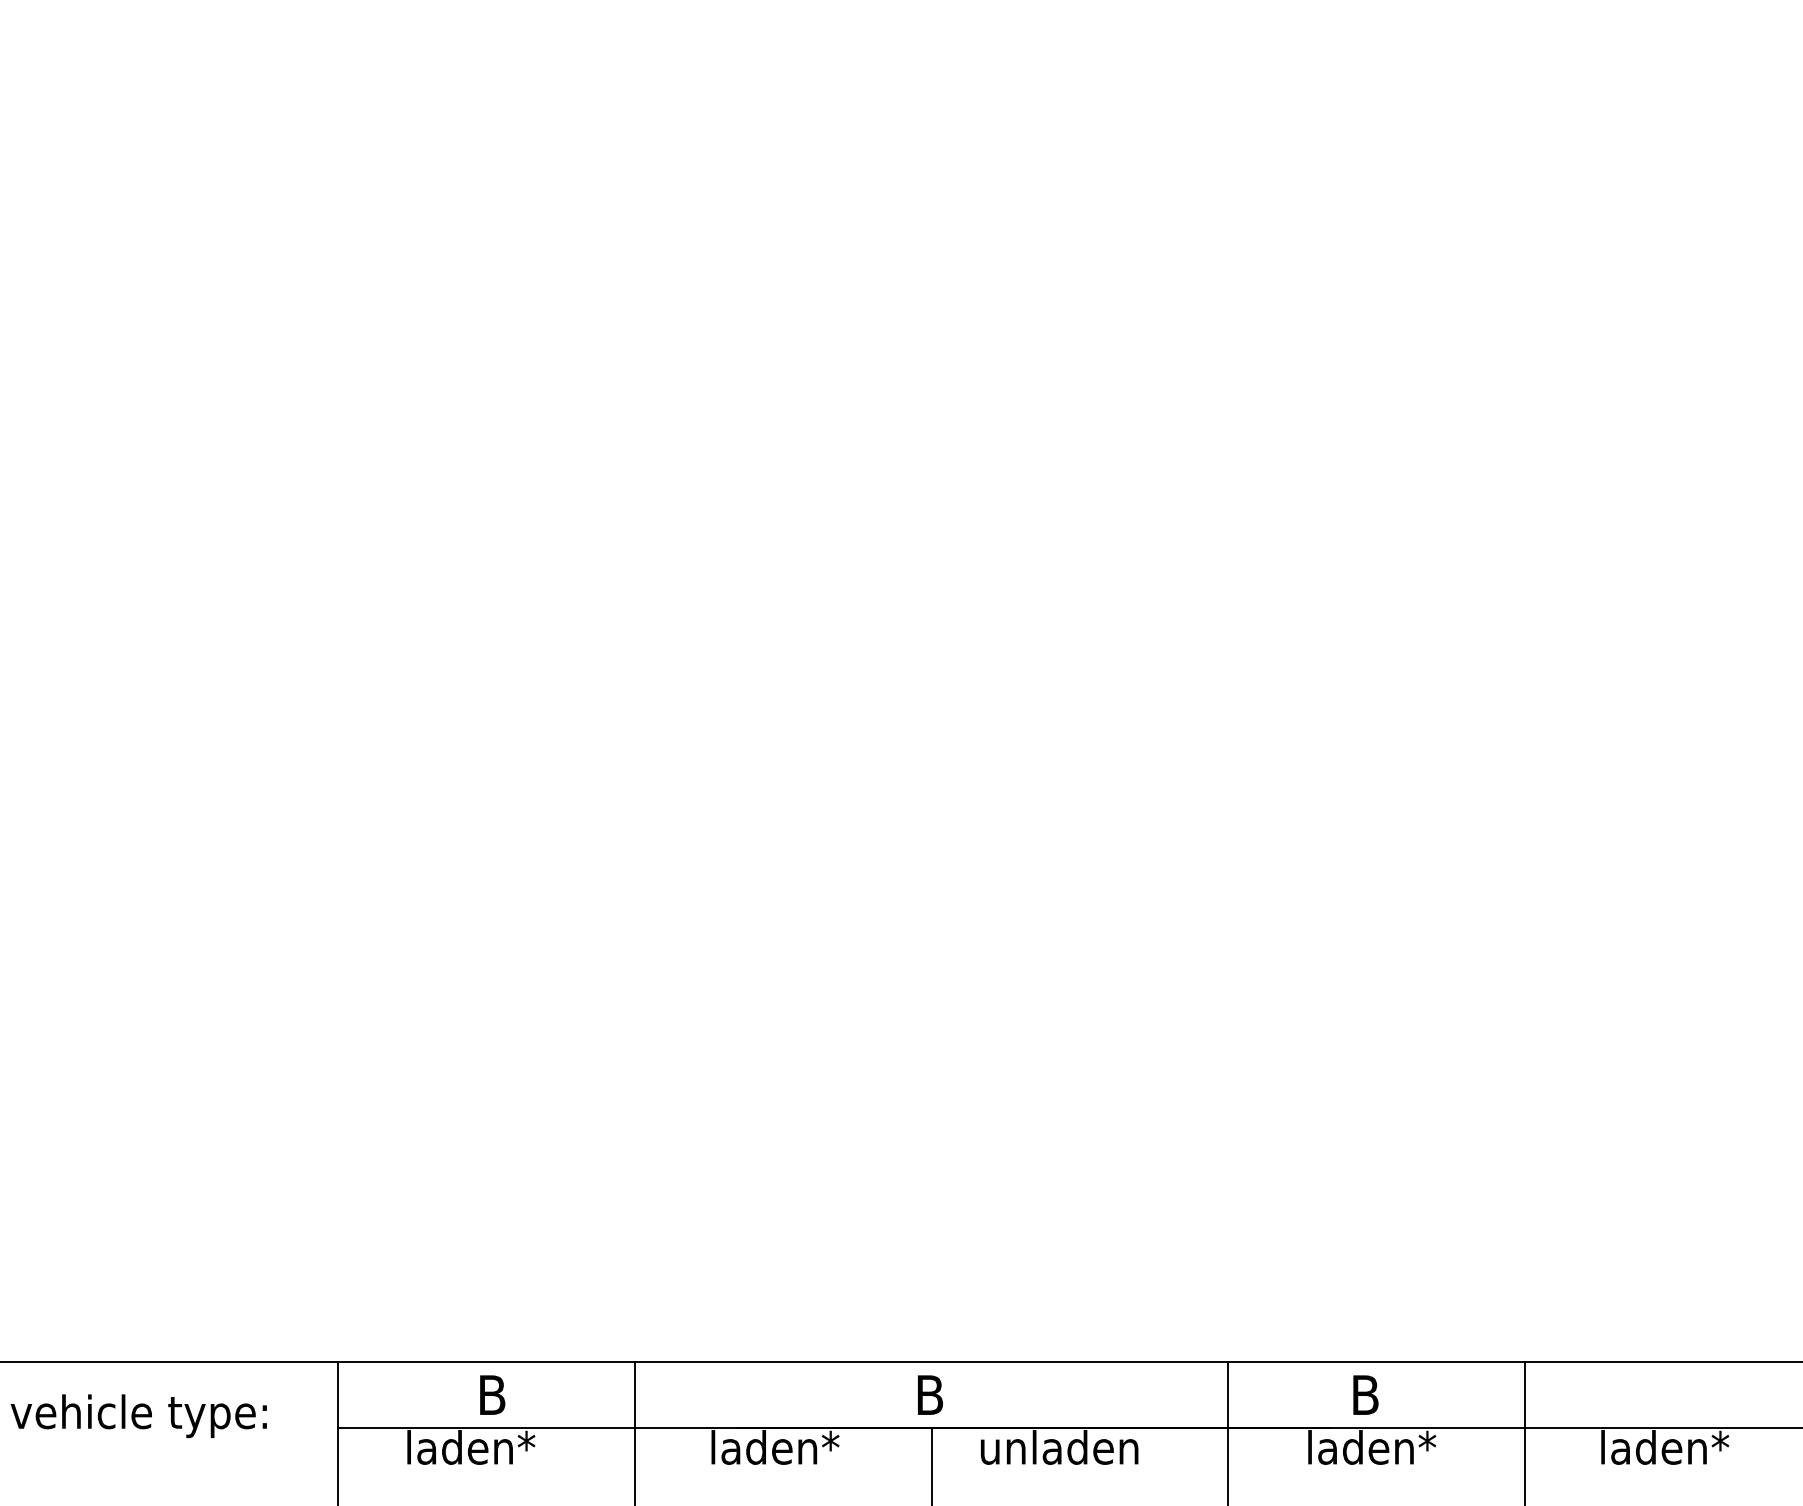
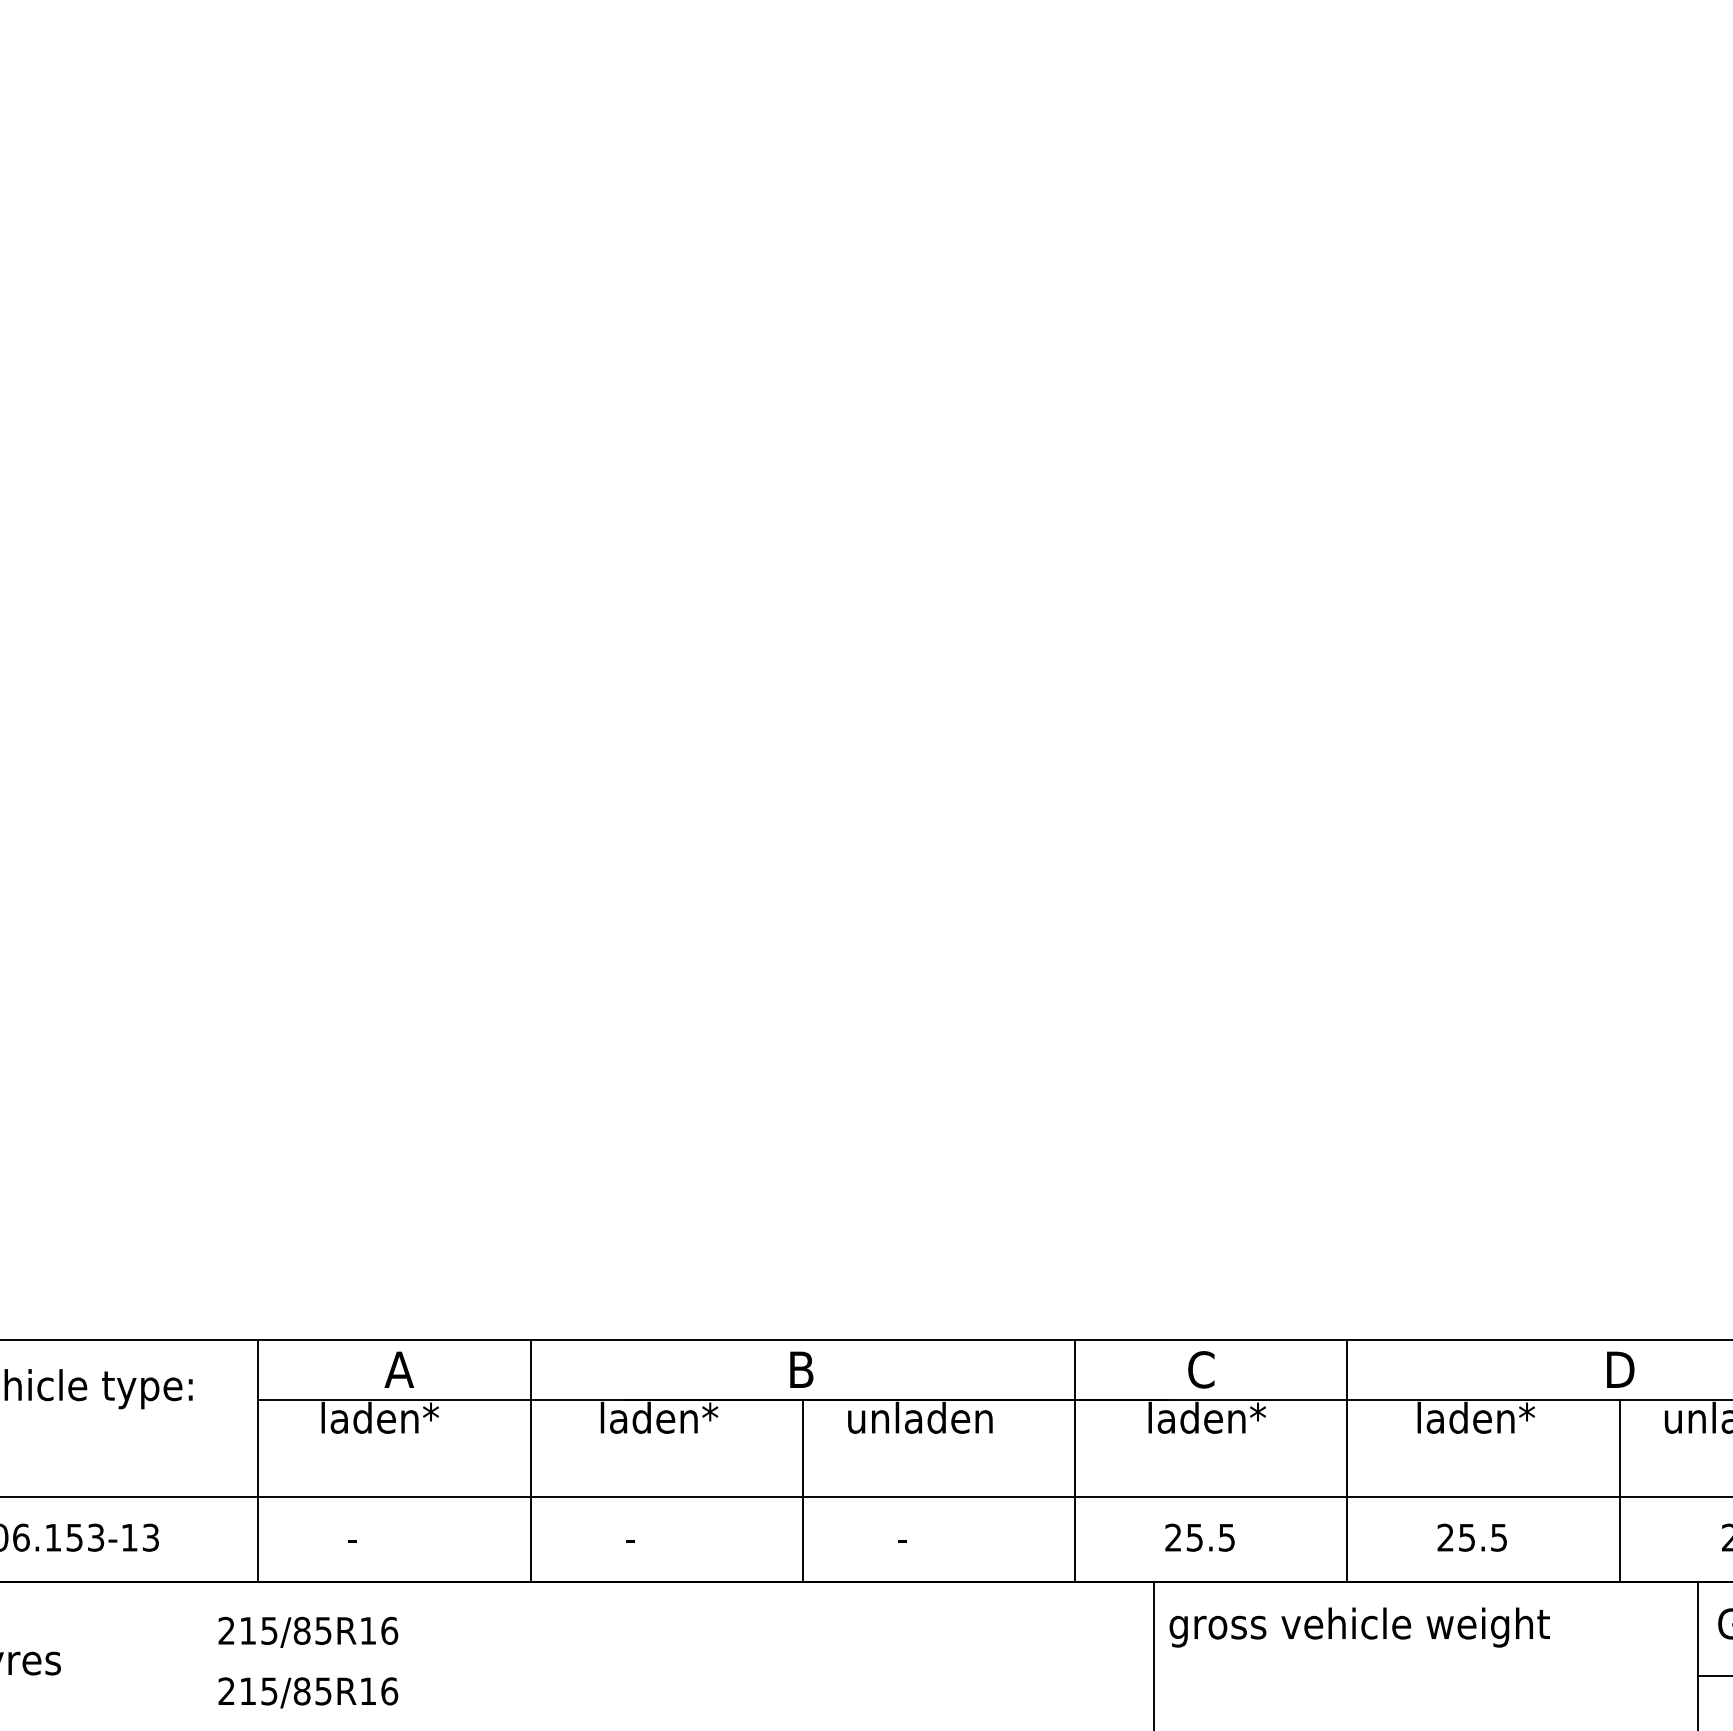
text: (492, 1394) -> (399, 1369), B -> A
text: (1365, 1394) -> (1201, 1369), B -> C

